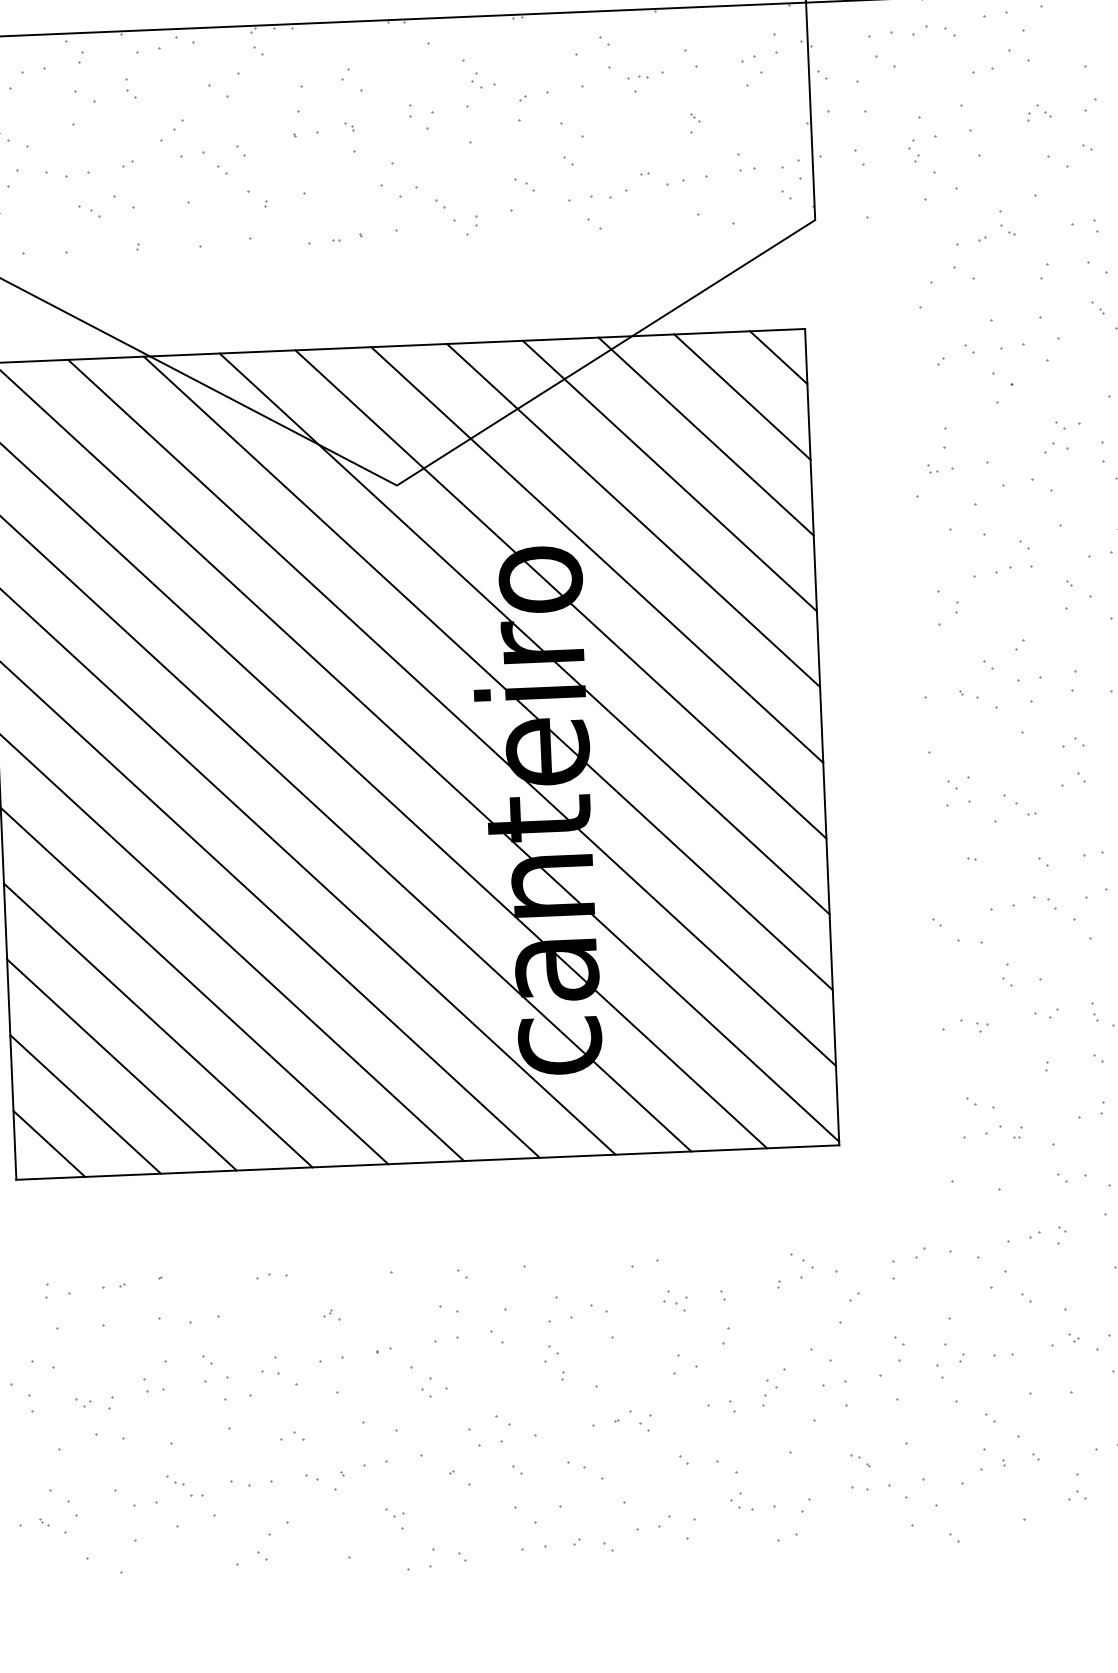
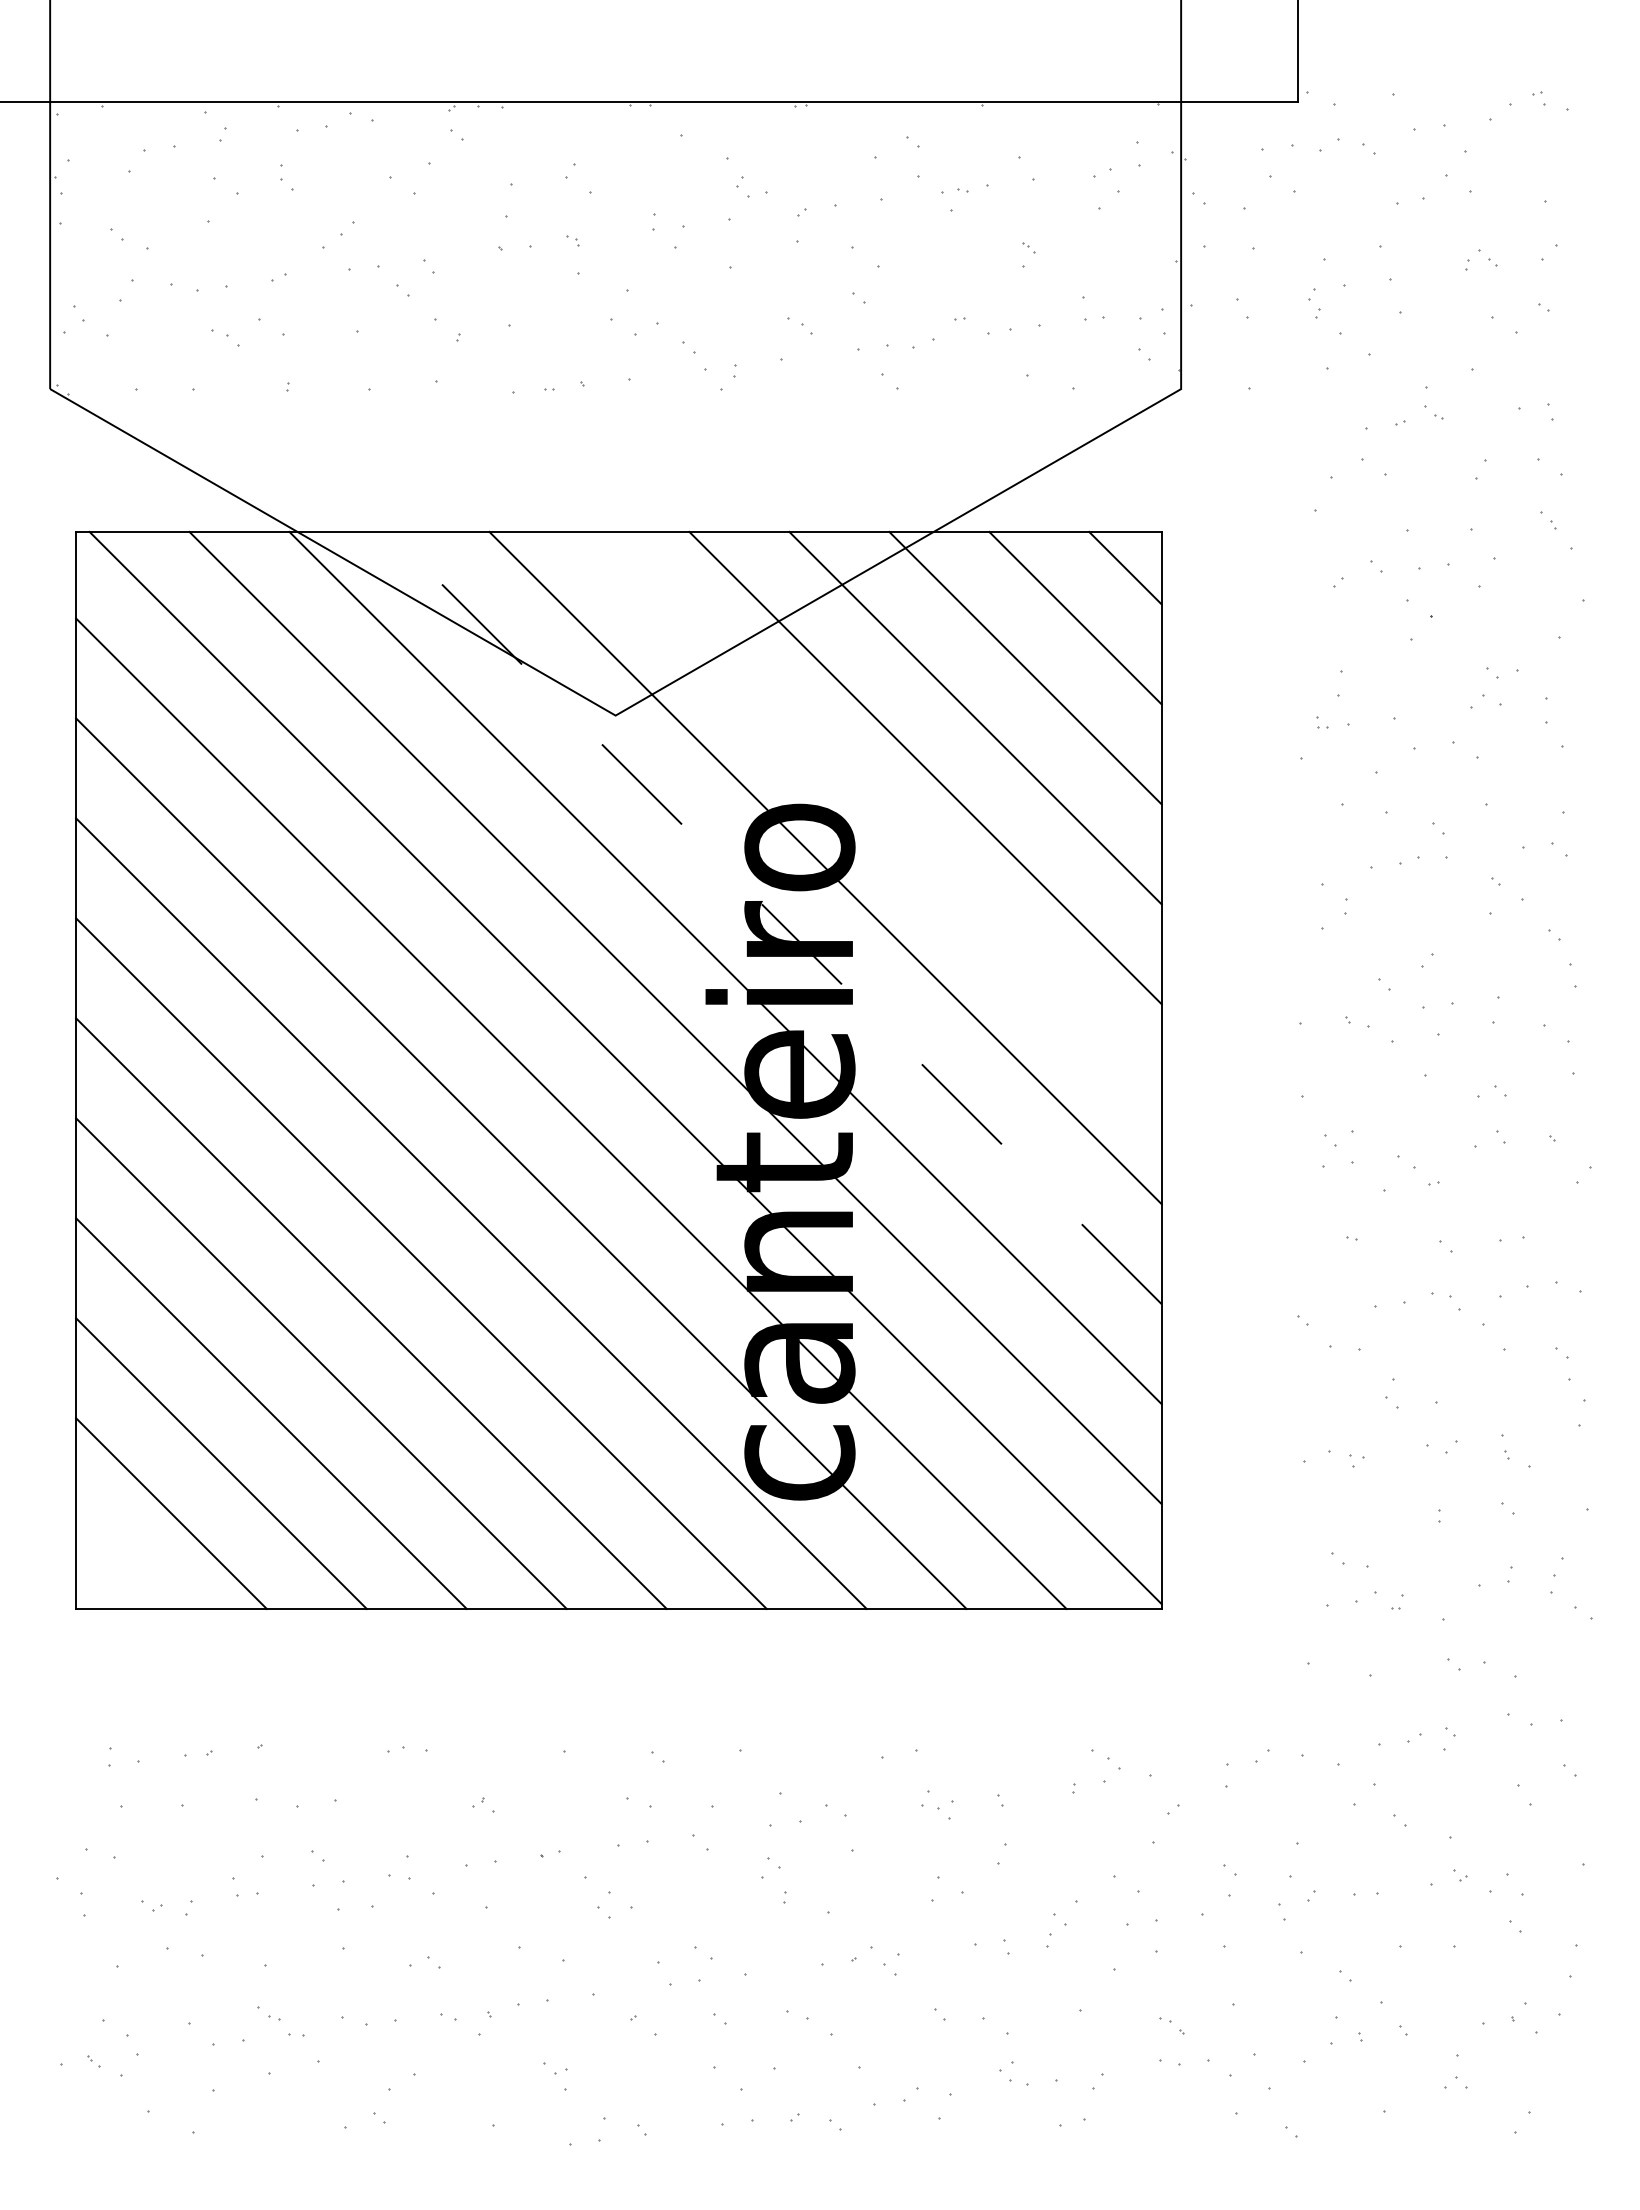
line: (597, 554) -> (875, 817), removed
line: (524, 633) -> (775, 917), solid -> dashed
line: (49, 1143) -> (121, 1563), removed

